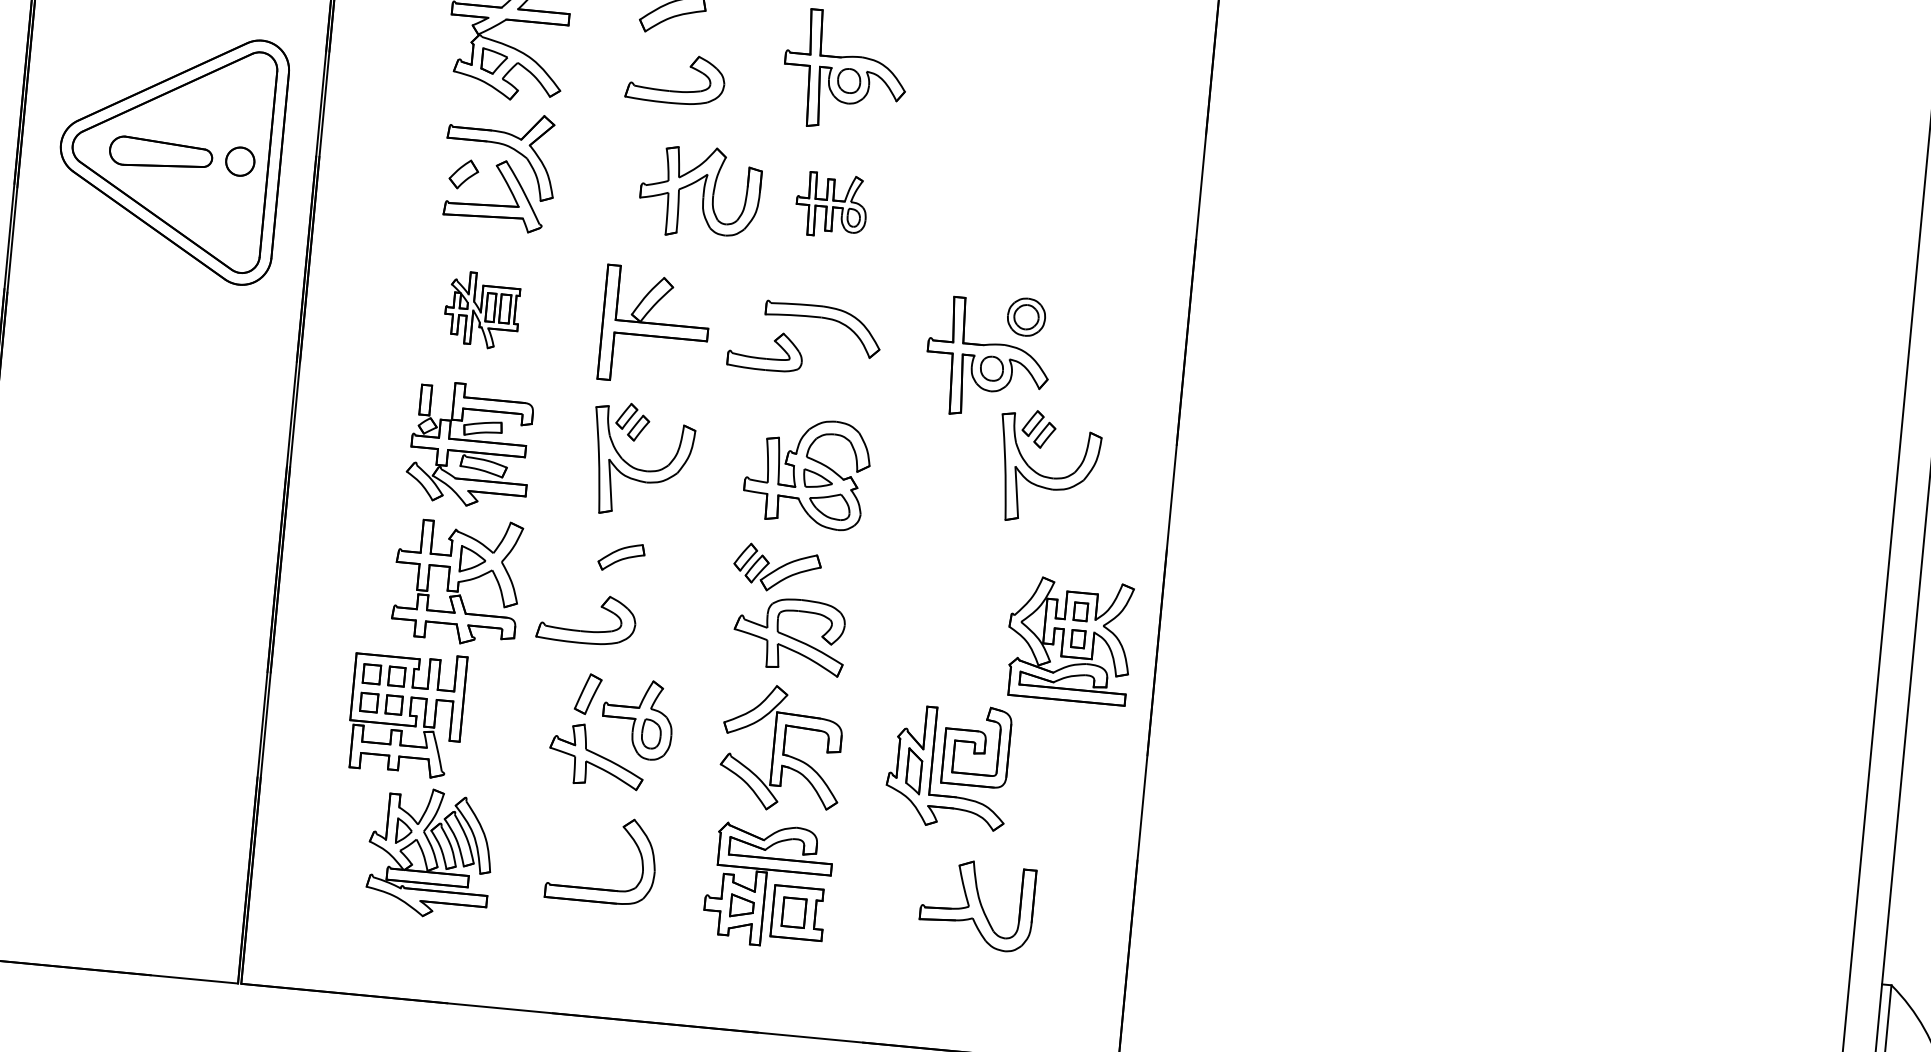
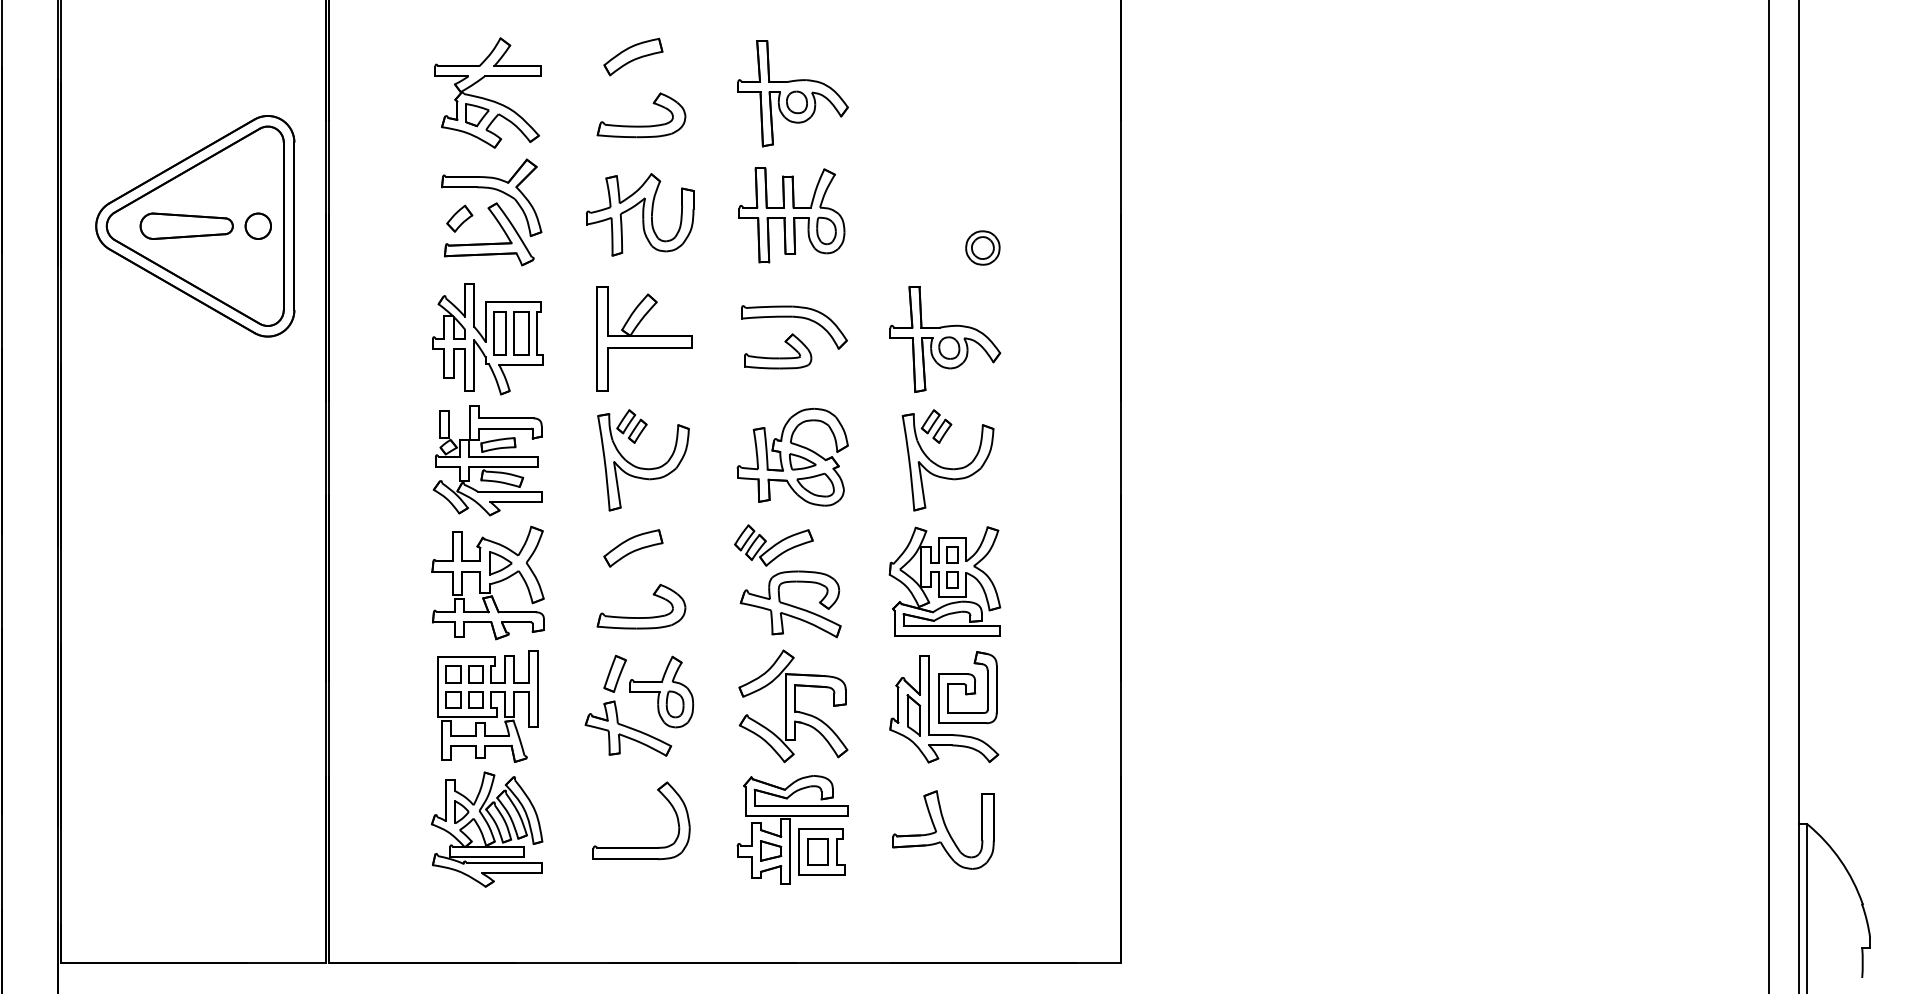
part: (699, 191) -> (639, 214), moved
part: (831, 205) -> (791, 215), size x1.67
part: (481, 310) -> (487, 339), size x1.67
part: (1026, 316) -> (982, 247), moved
part: (766, 351) -> (778, 351), moved
part: (1046, 475) -> (947, 467), moved
part: (621, 557) -> (633, 548), size x1.43
part: (585, 630) -> (641, 617), moved
part: (1069, 639) -> (944, 581), moved
part: (405, 713) -> (487, 706), moved
part: (977, 904) -> (943, 829), moved

